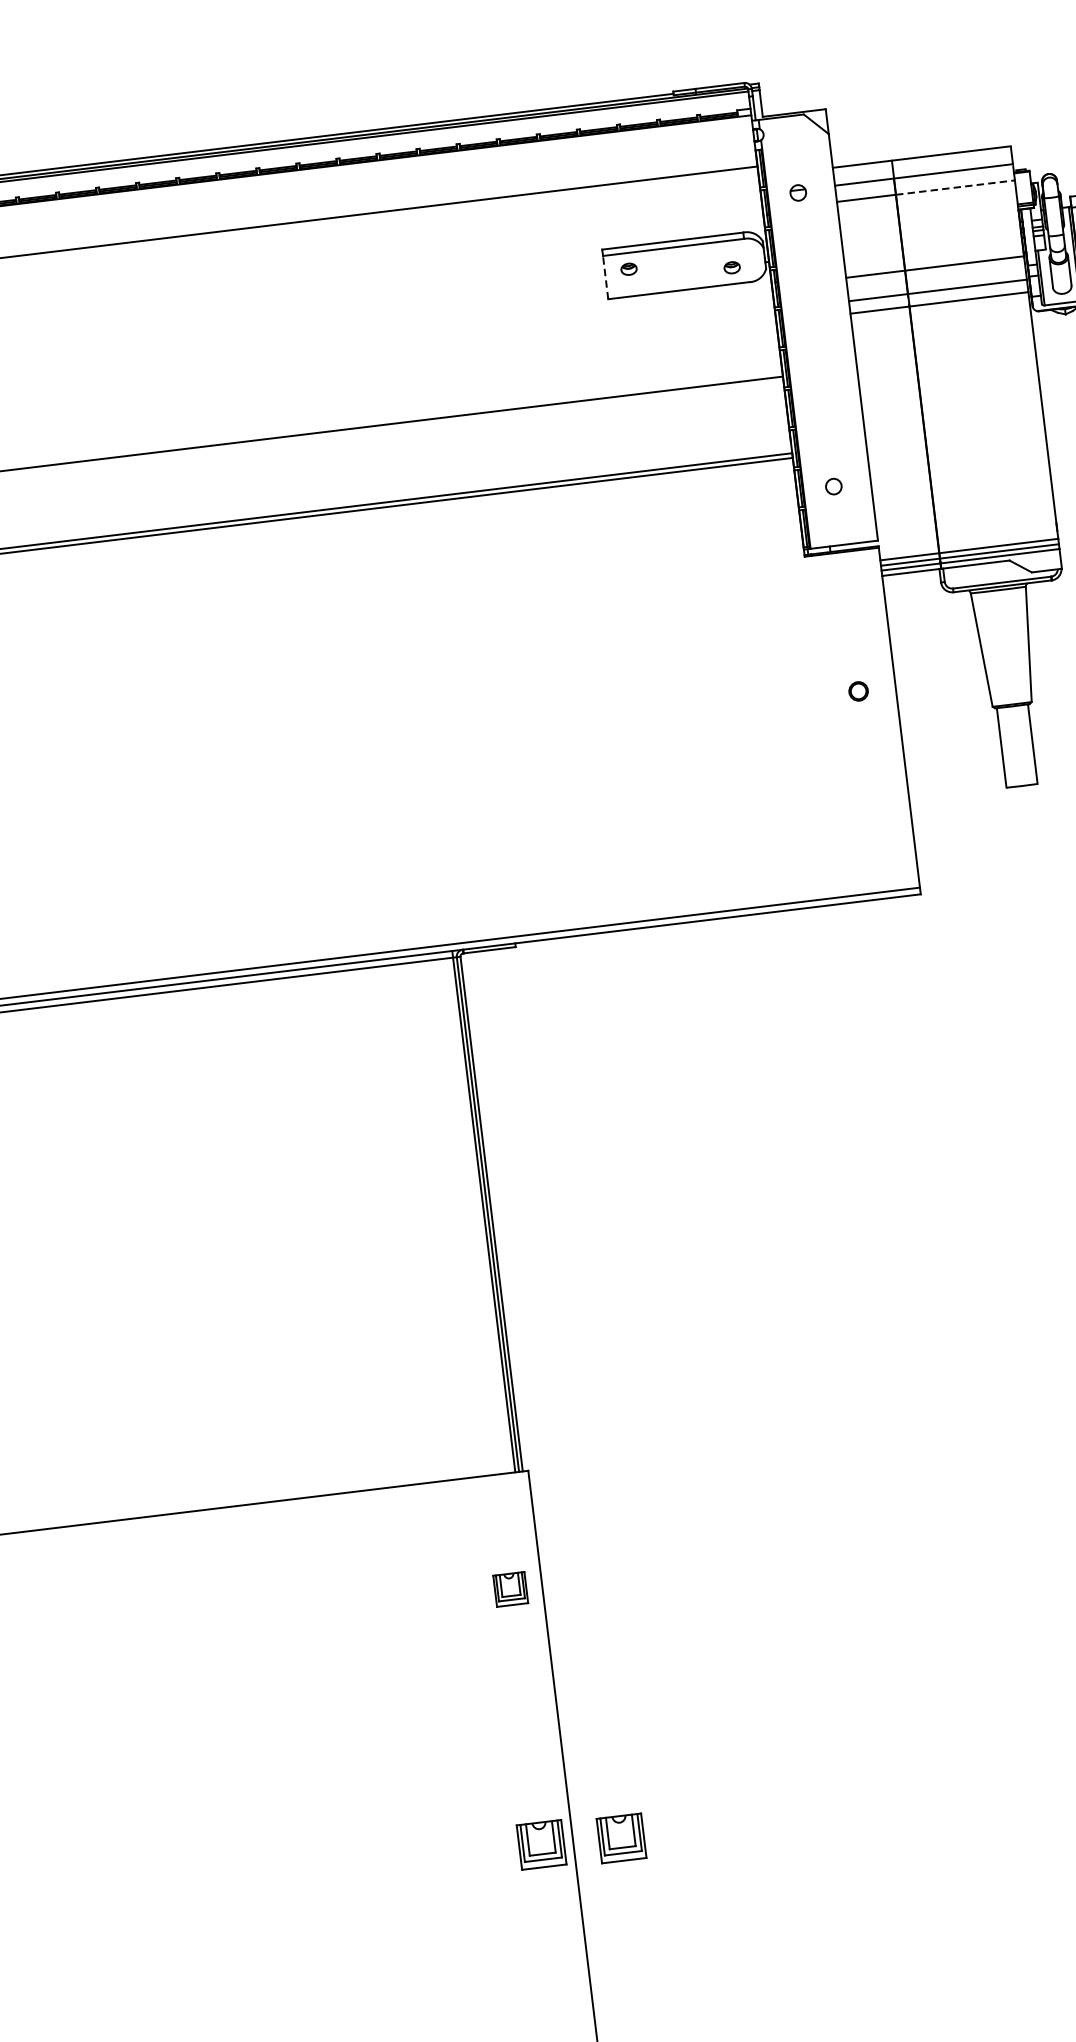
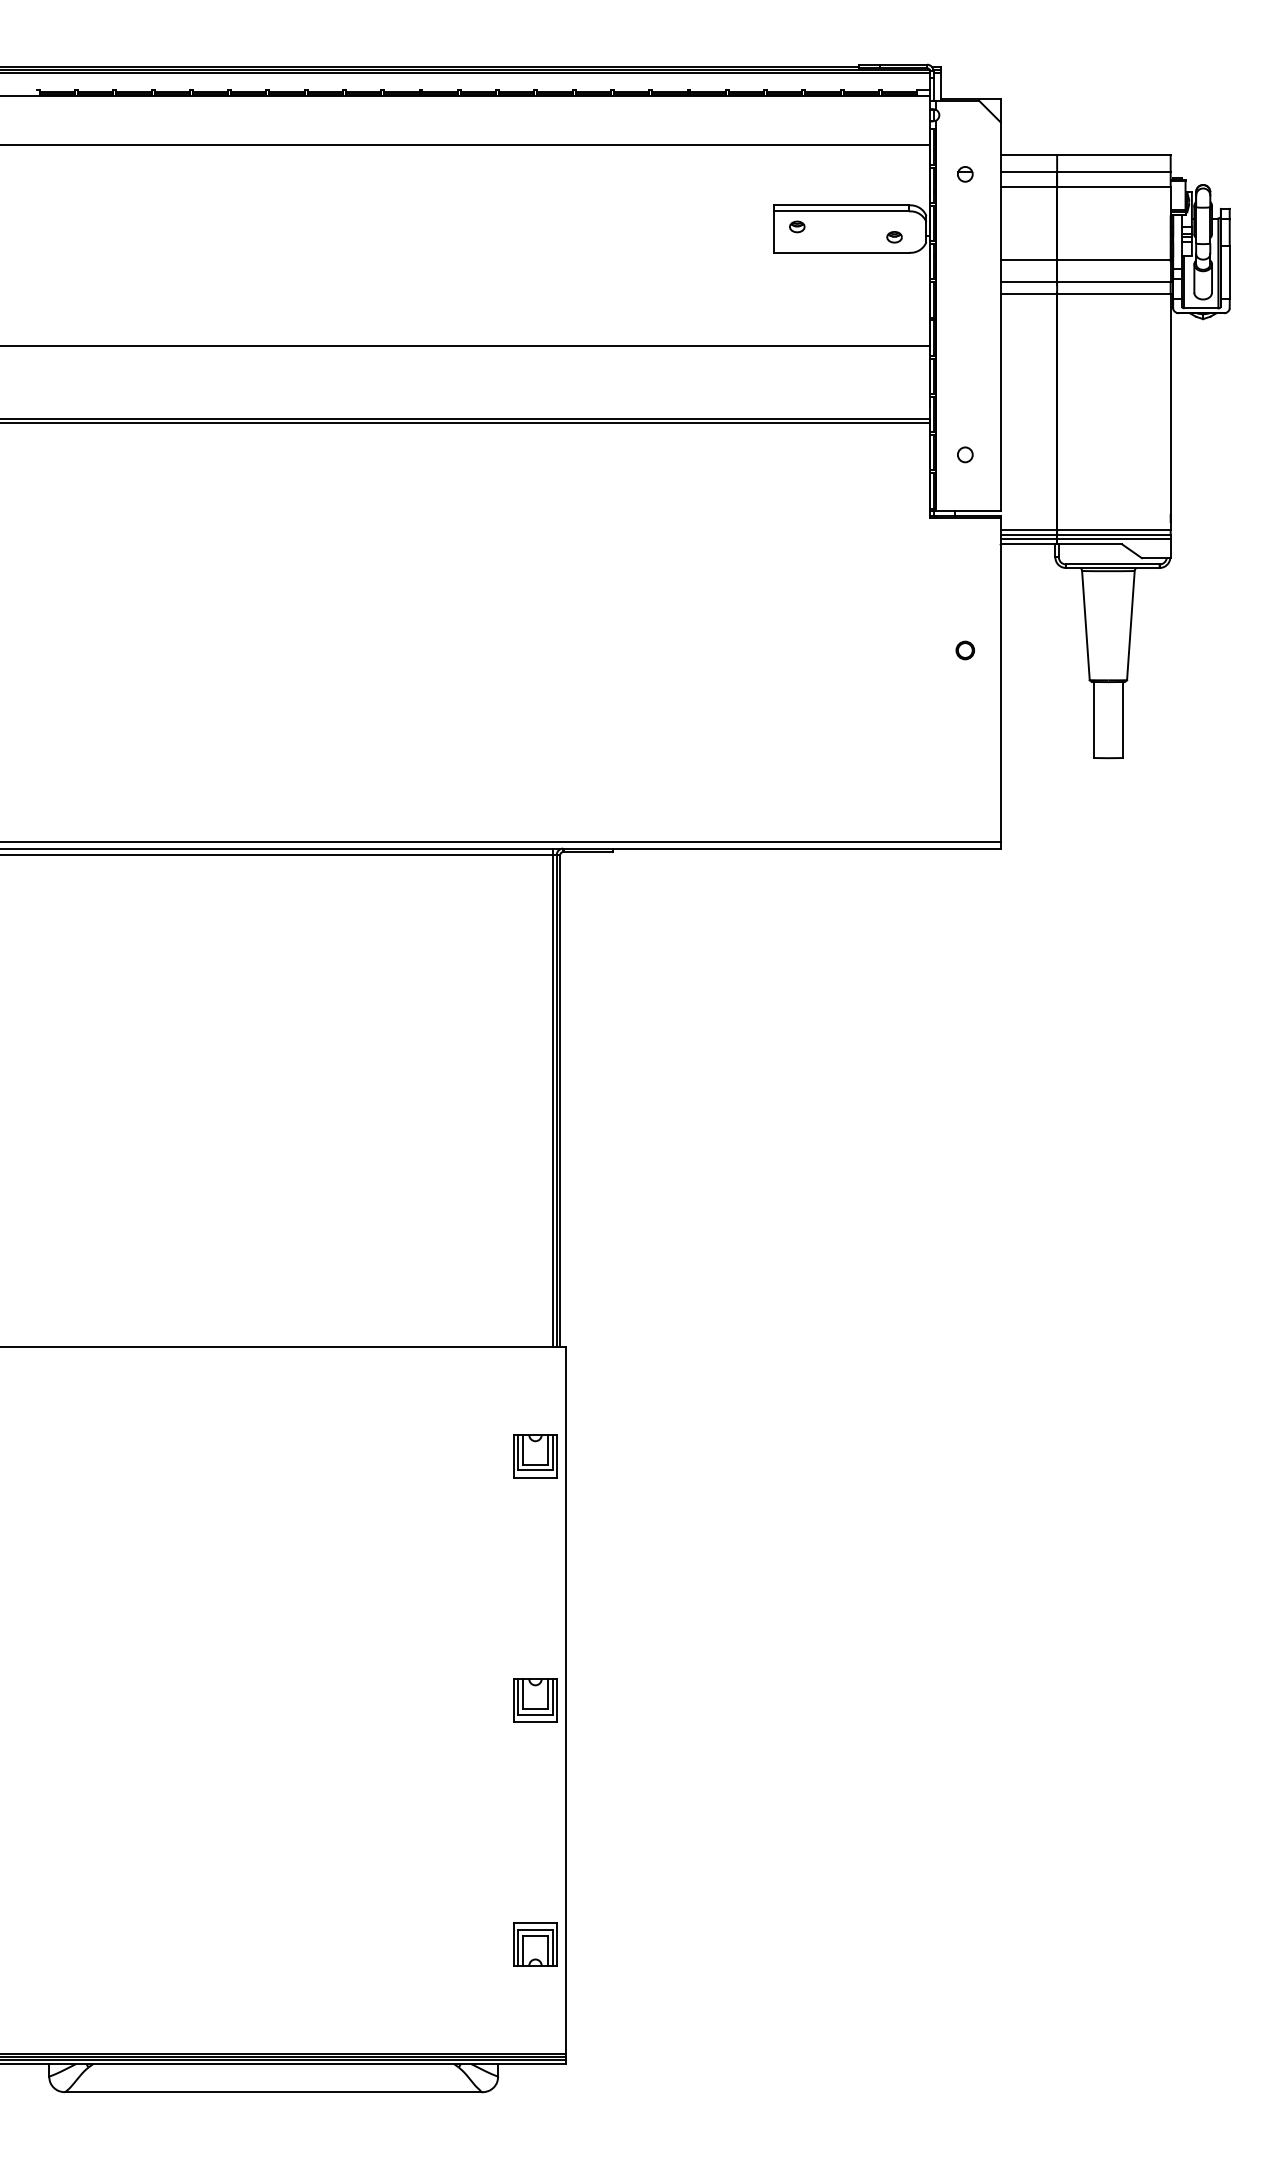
line: (955, 187) -> (1113, 187), dashed -> solid
line: (605, 277) -> (774, 232), dashed -> solid
part: (510, 1589) -> (535, 1456), size x1.43
part: (621, 1838) -> (611, 1703), removed

